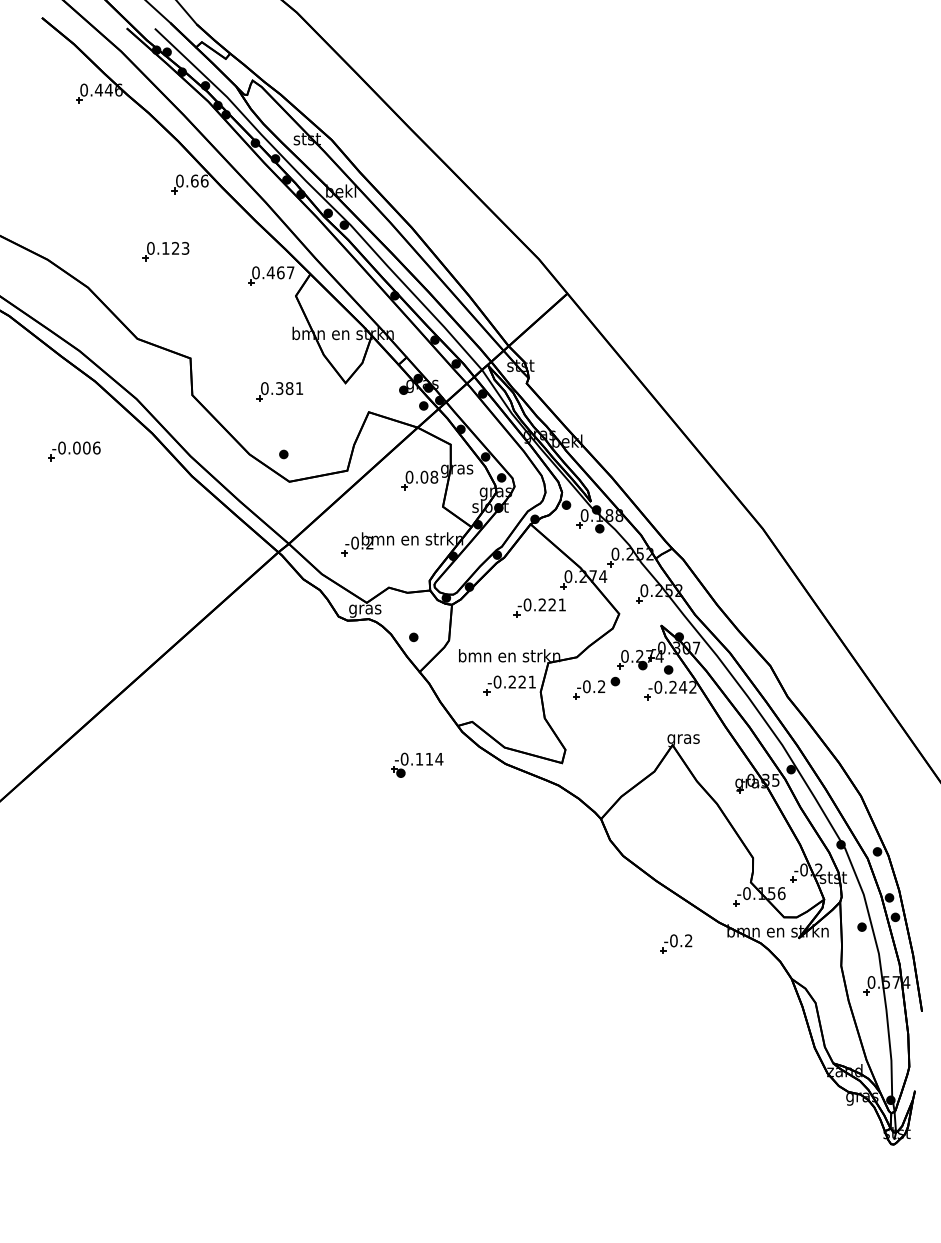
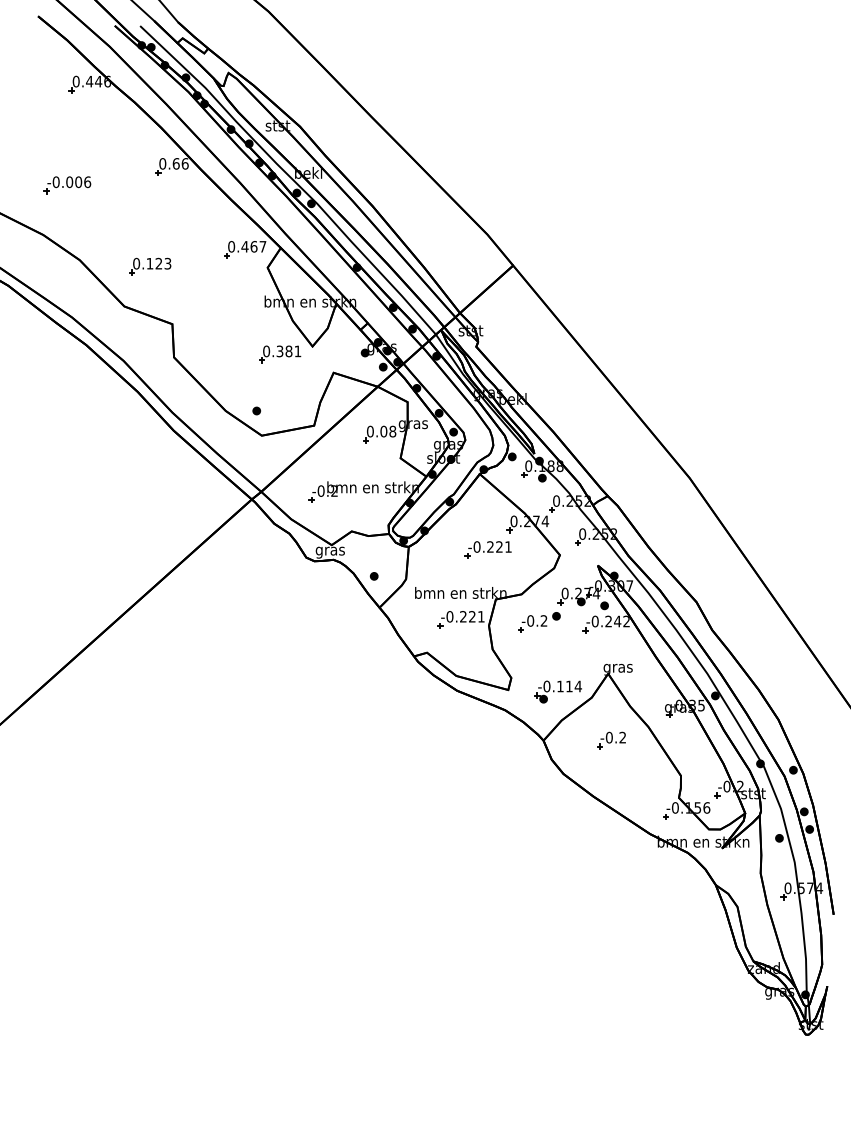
part: (166, 251) -> (150, 266), moved
part: (280, 391) -> (280, 354), moved
part: (74, 451) -> (67, 185), moved
part: (416, 764) -> (557, 691), moved
part: (676, 943) -> (611, 740), moved

